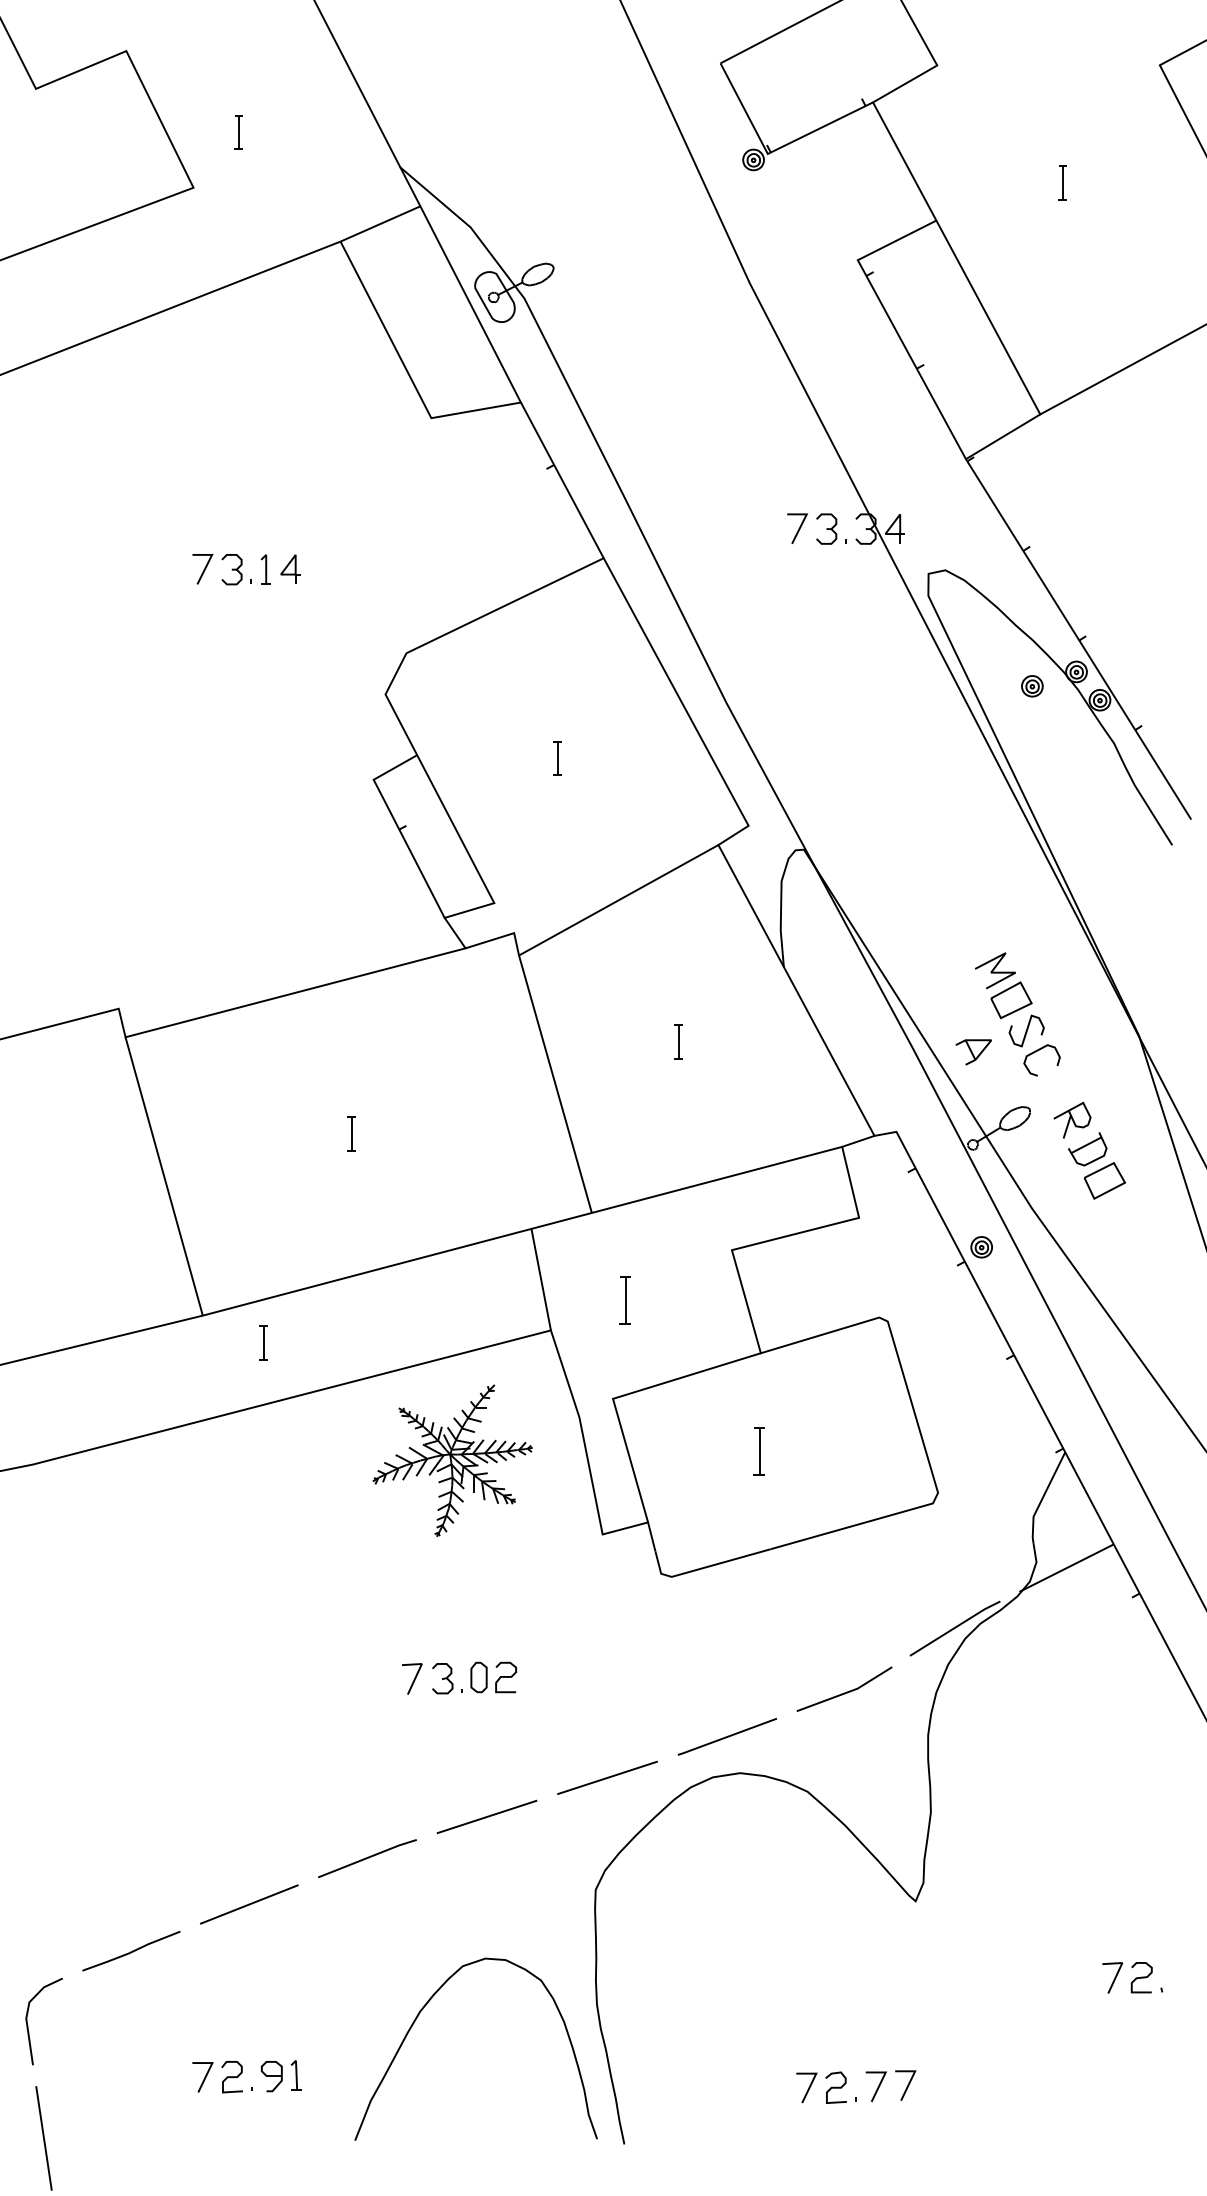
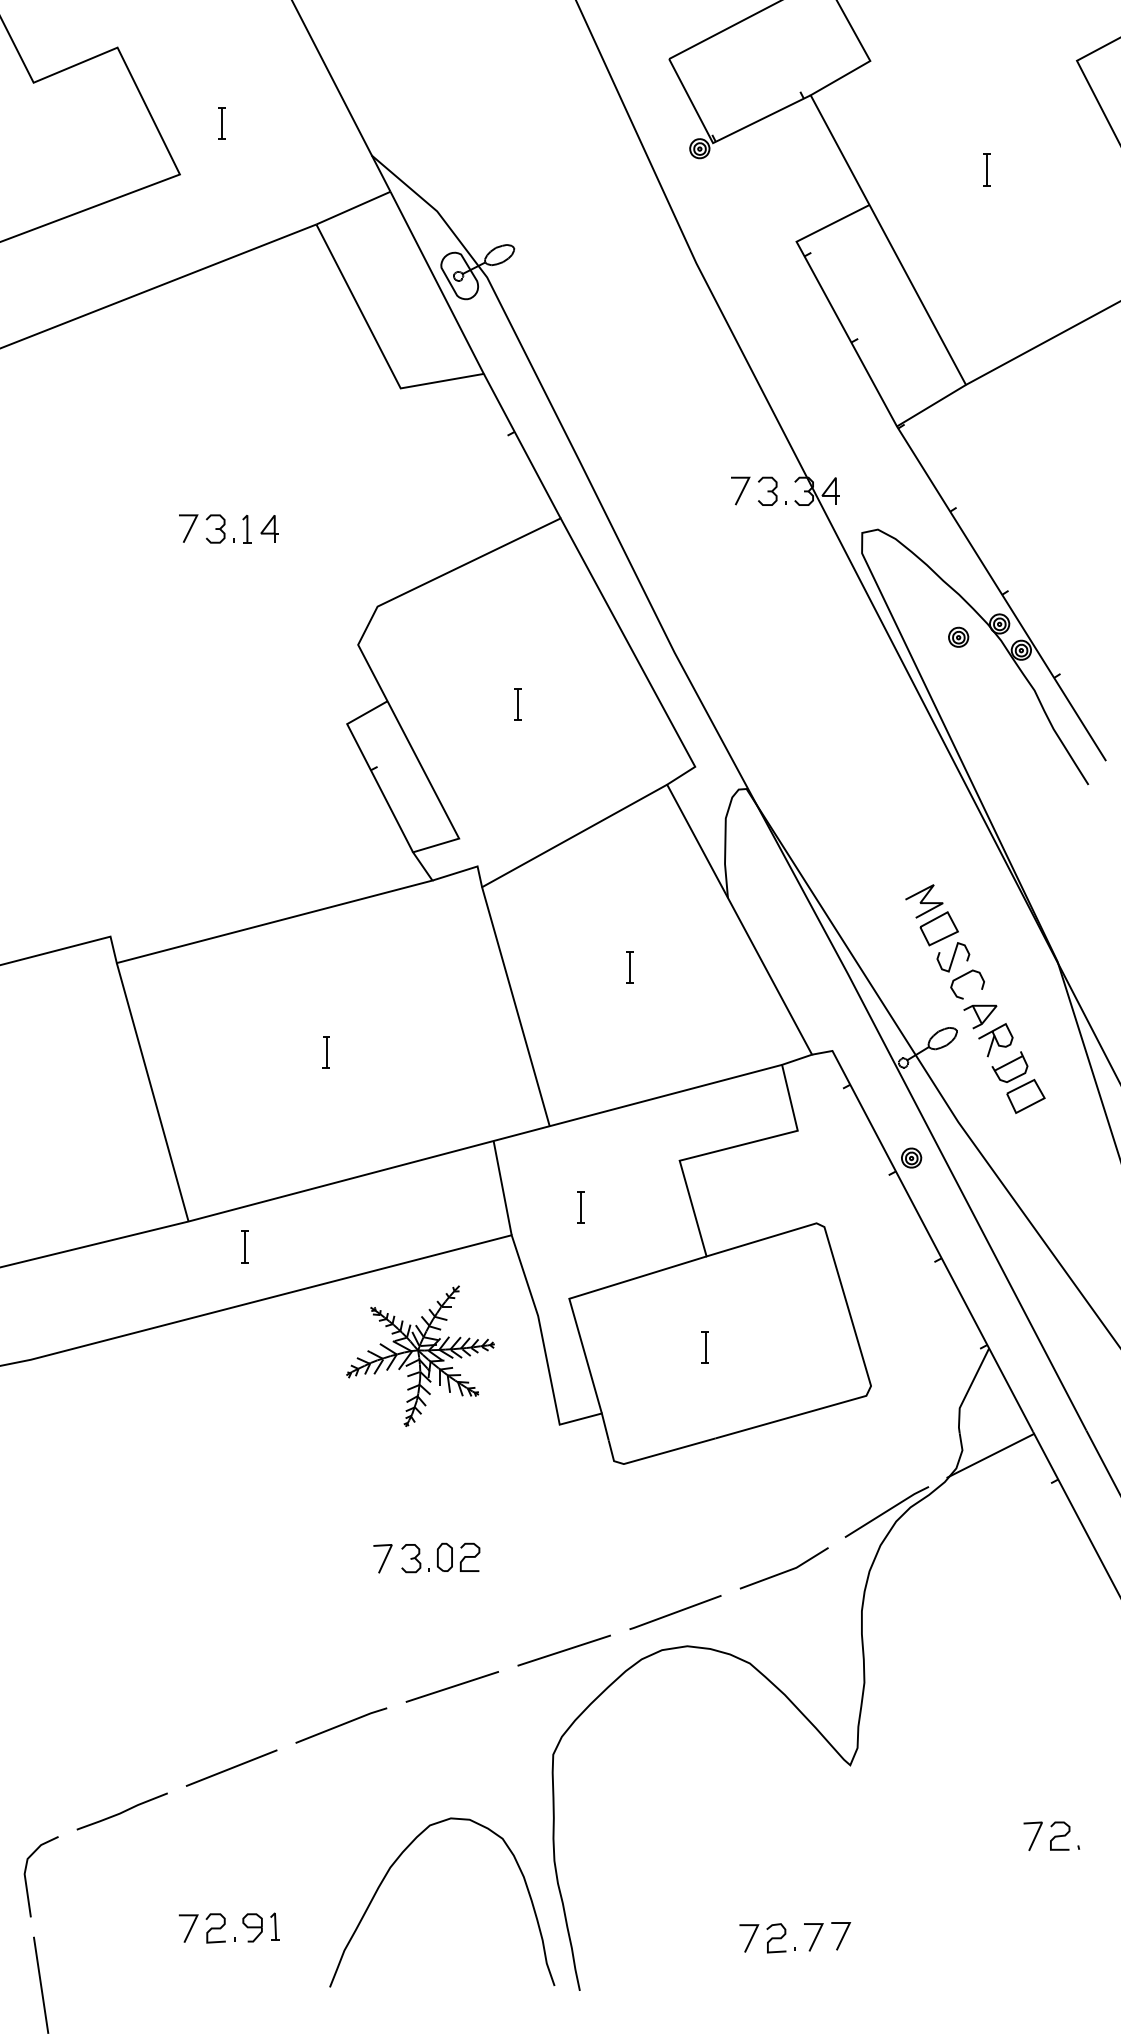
part: (973, 1052) -> (980, 1017), moved
part: (625, 1299) -> (580, 1206), size x0.71
part: (759, 1450) -> (705, 1346), size x0.71

